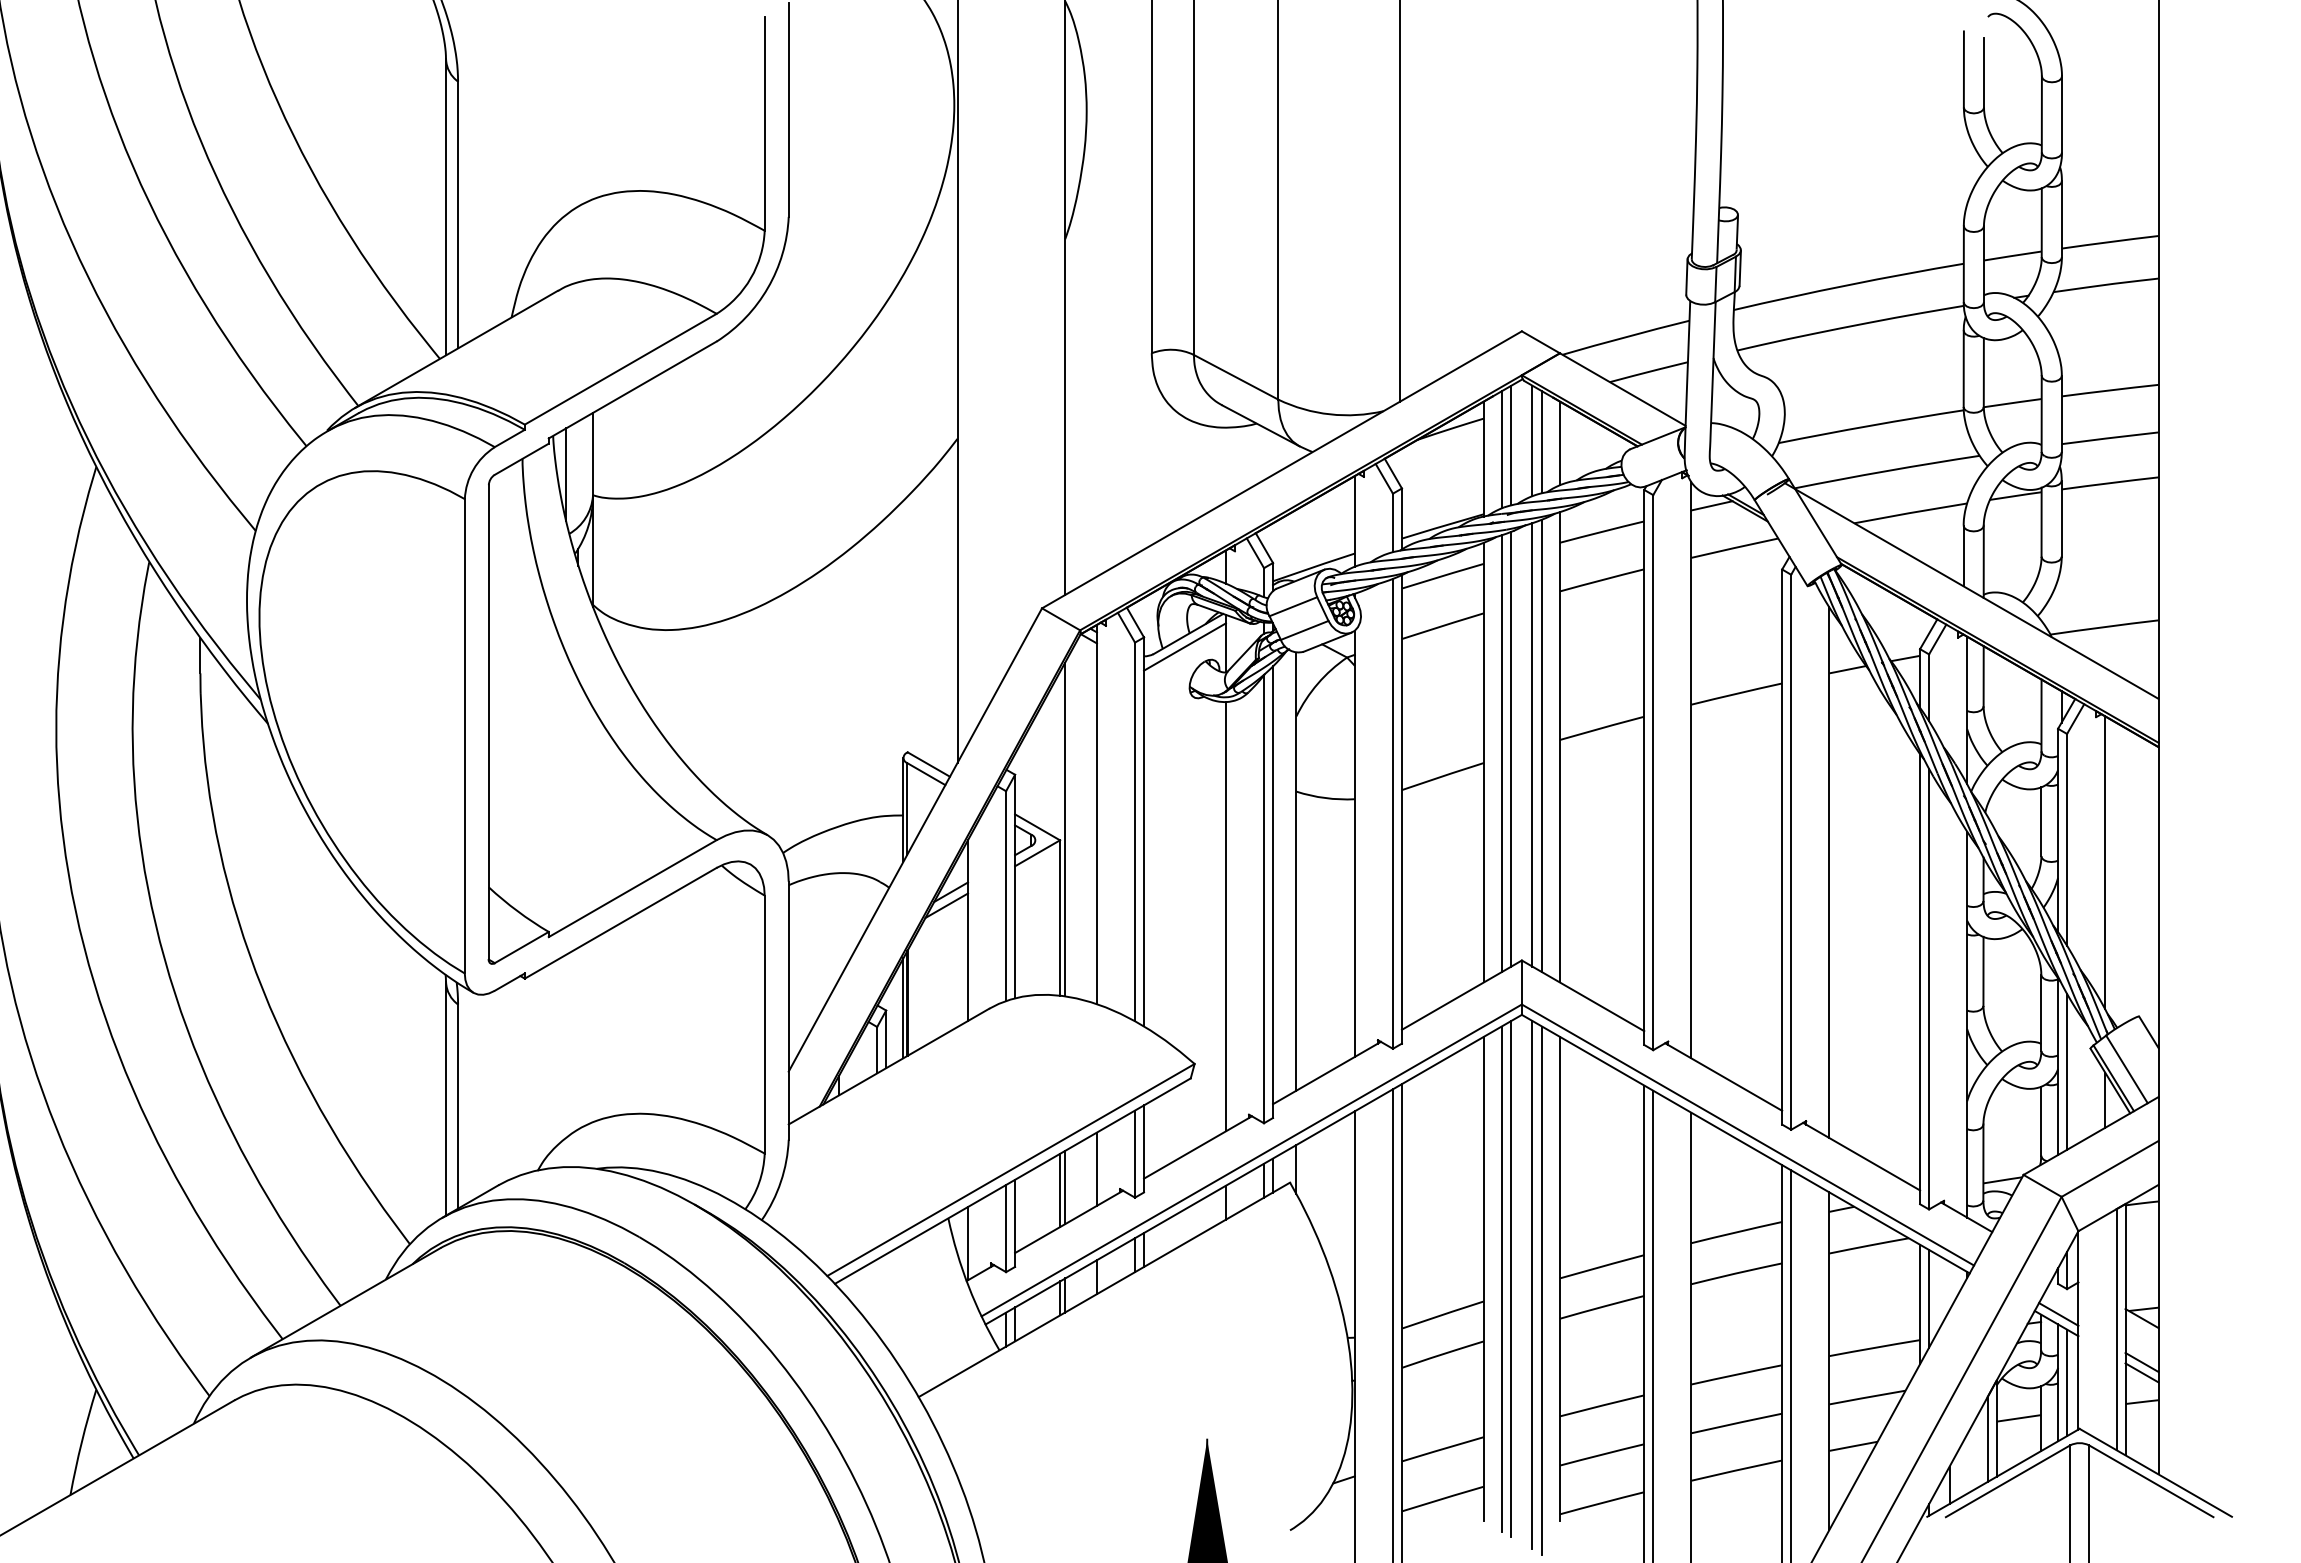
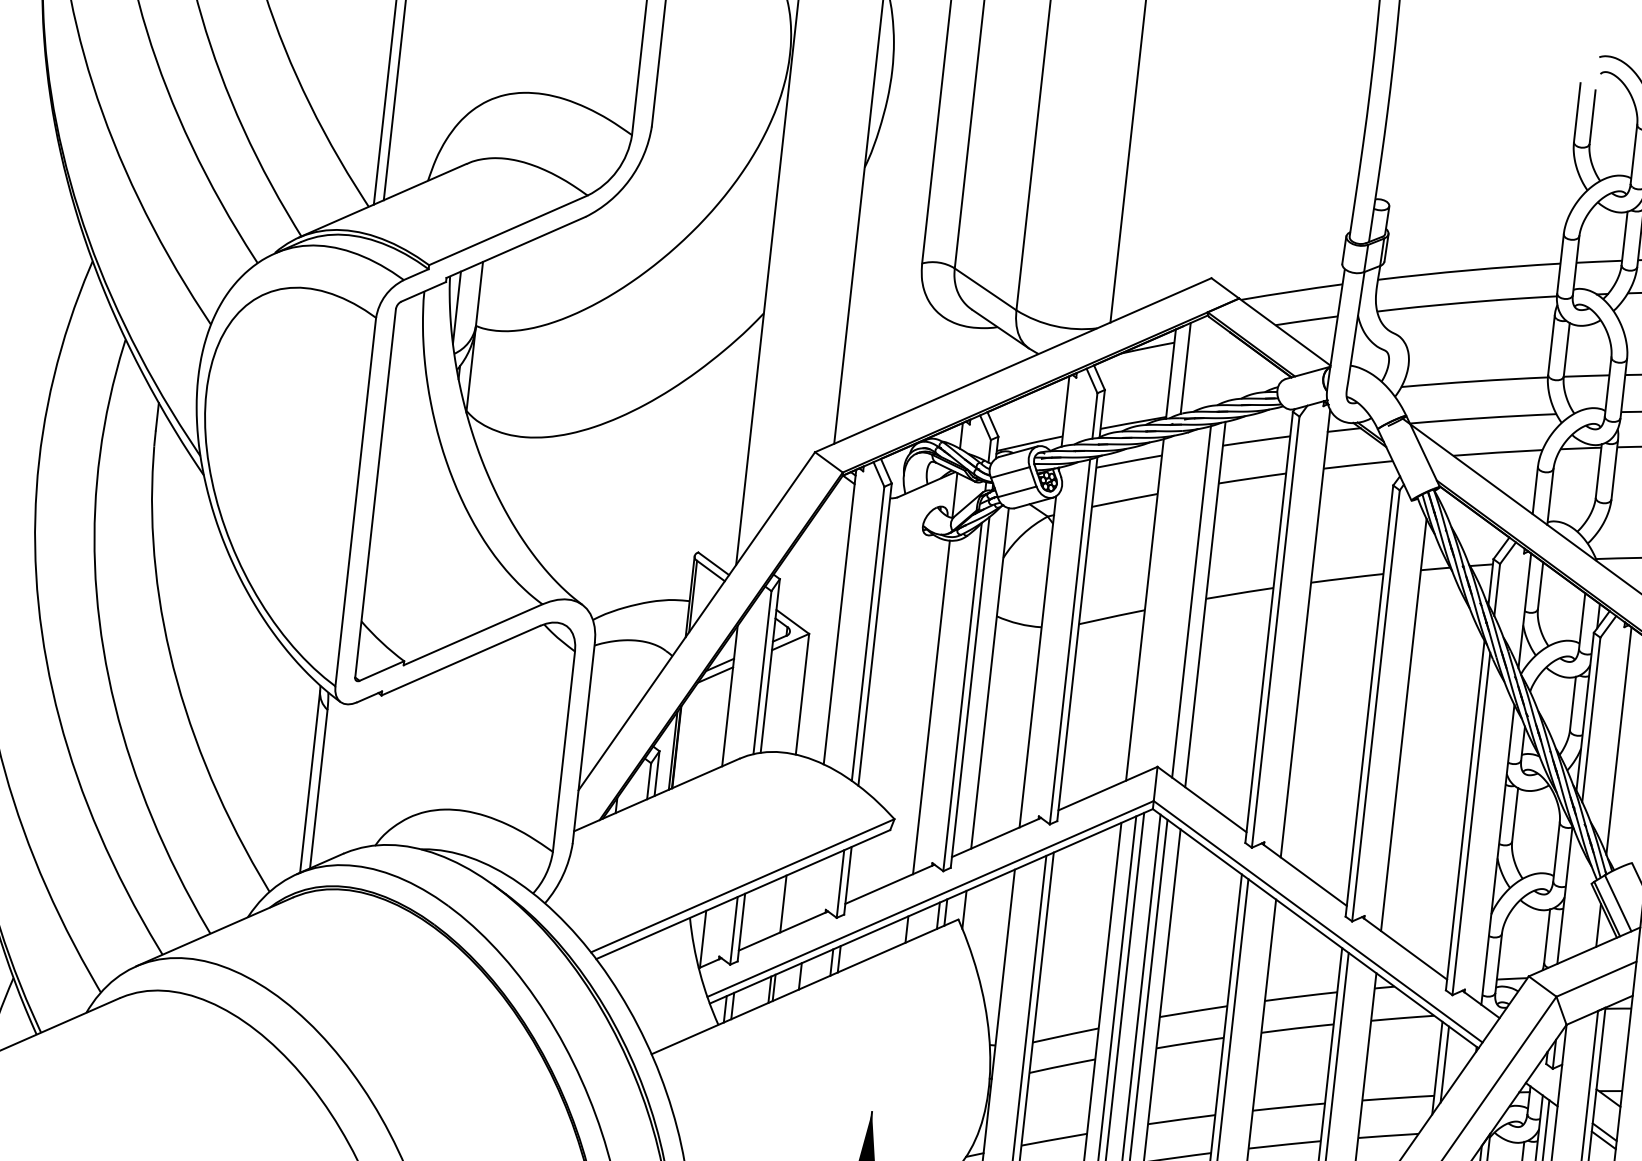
line: (1532, 440) -> (1210, 363), removed
line: (1541, 442) -> (1217, 366), removed
line: (1559, 443) -> (1231, 368), removed
line: (1511, 445) -> (1193, 365), removed
line: (1184, 646) -> (922, 494), removed
line: (1532, 744) -> (1184, 600), removed
line: (1511, 748) -> (1167, 601), removed
line: (1501, 753) -> (1159, 604), removed
line: (1065, 829) -> (814, 625), removed
line: (2067, 1071) -> (1571, 899), removed
line: (1096, 1168) -> (809, 891), removed
line: (1060, 1190) -> (779, 905), removed
line: (2058, 1314) -> (1543, 1087), removed

